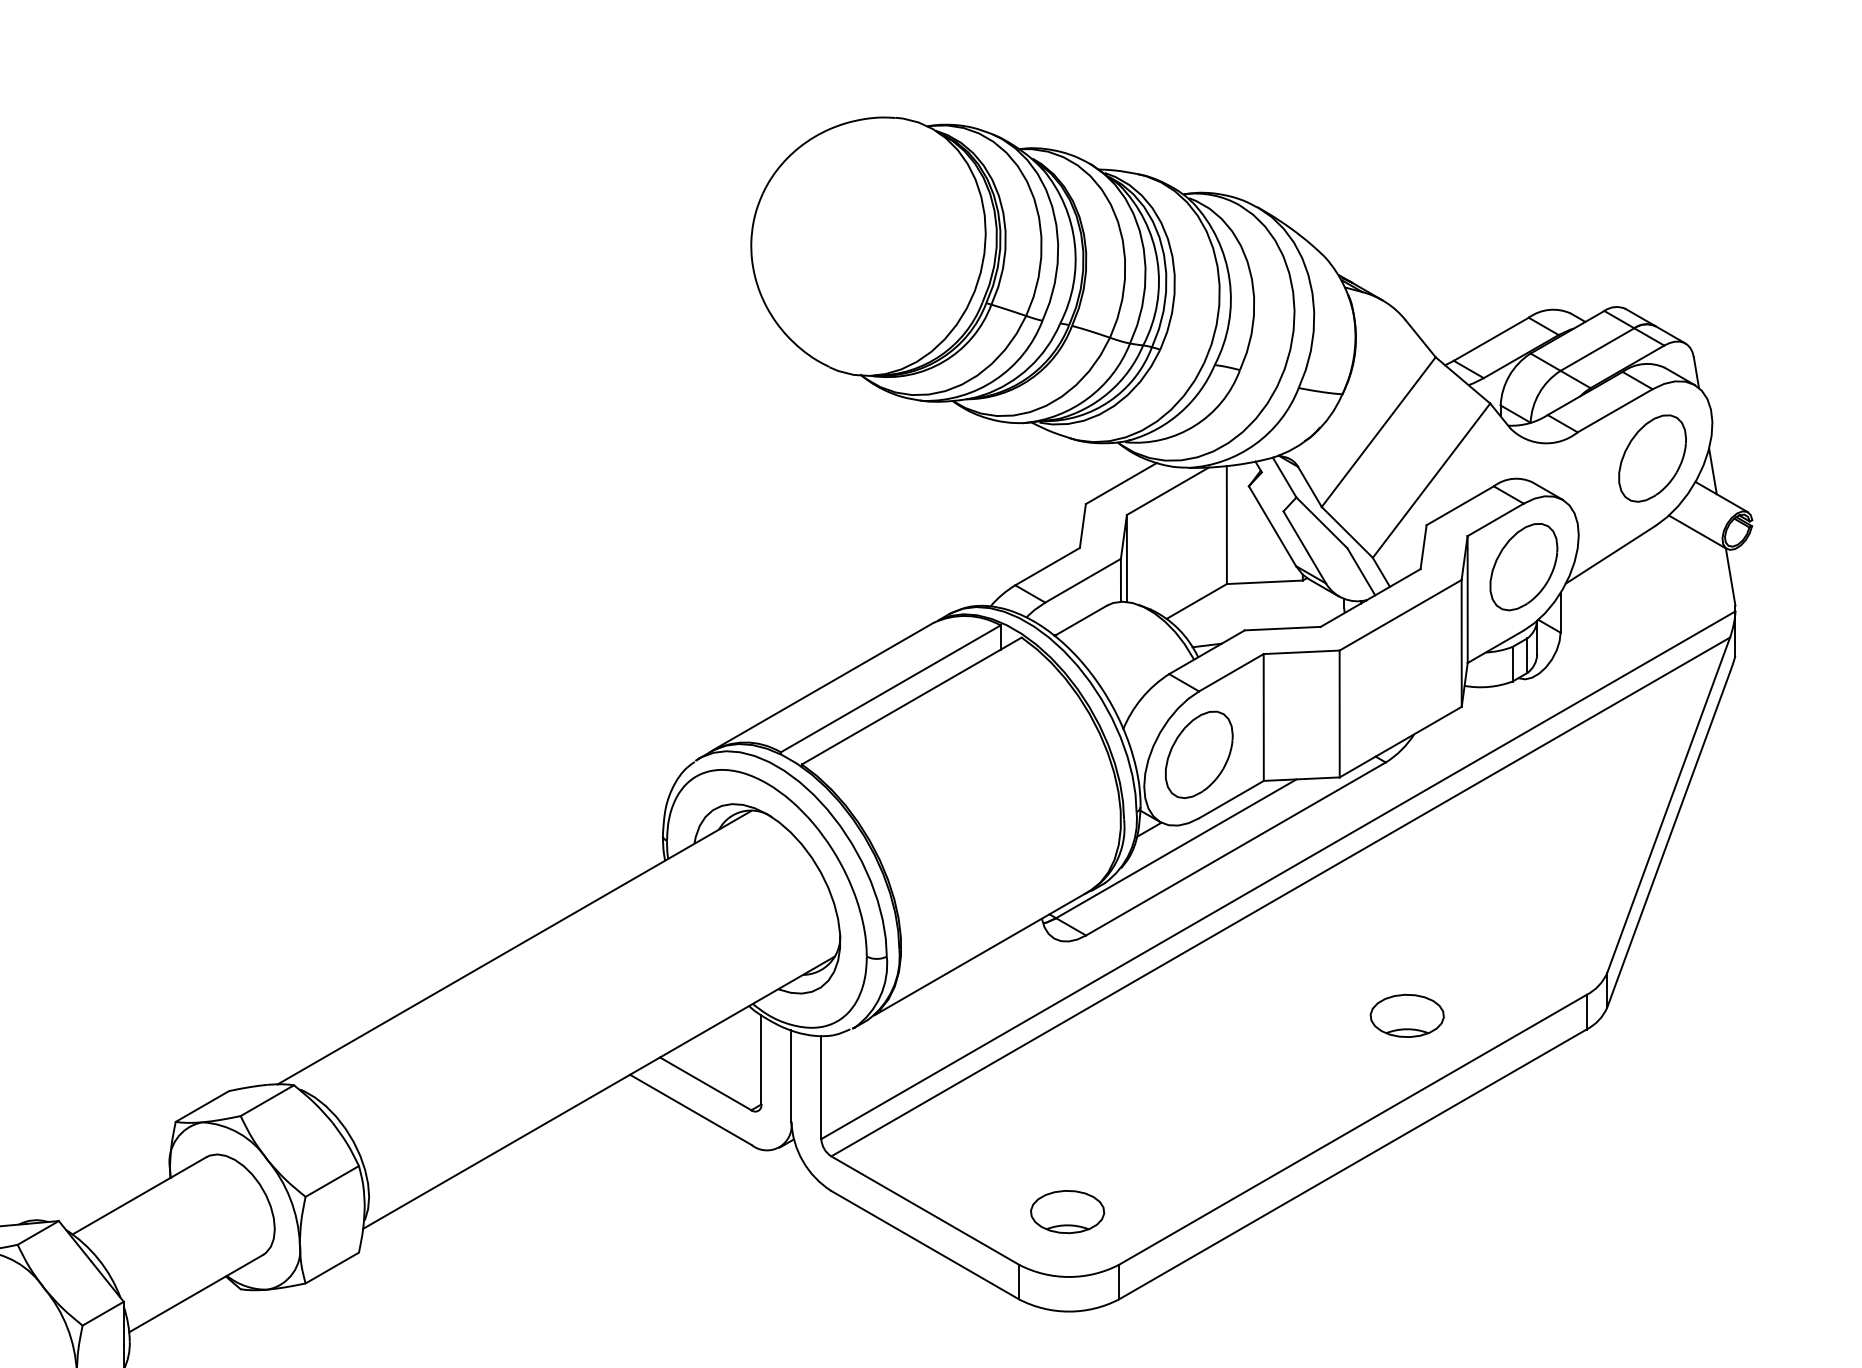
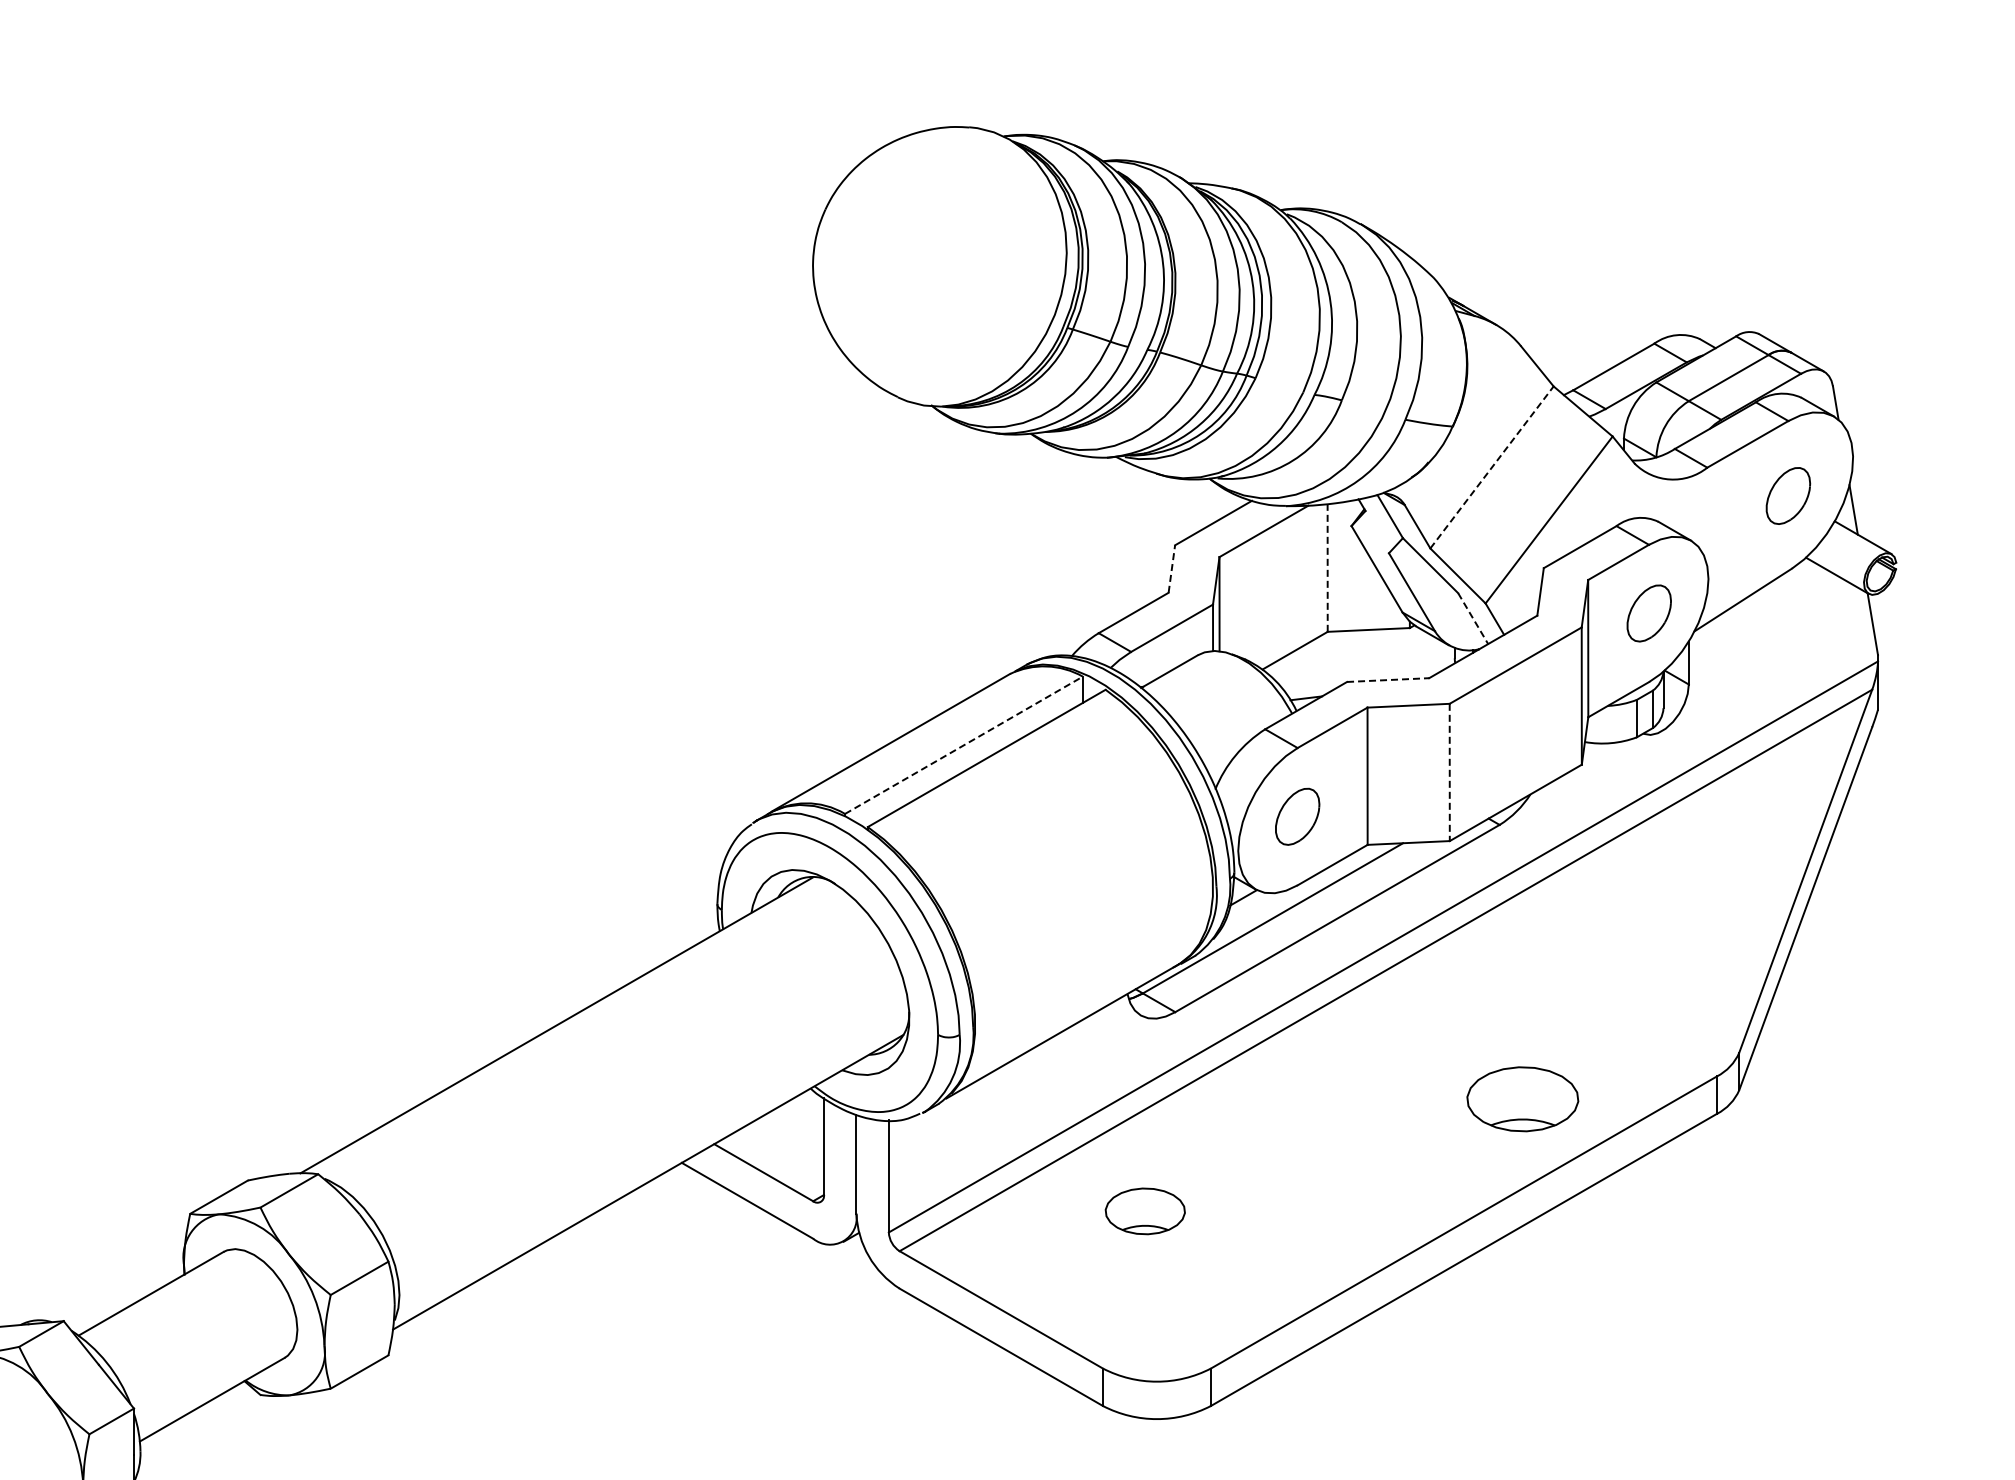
line: (1379, 432) -> (1492, 467), solid -> dashed
part: (1652, 458) -> (1788, 495), size x0.6
line: (1226, 524) -> (1327, 567), solid -> dashed
line: (1082, 526) -> (1171, 569), solid -> dashed
part: (1524, 567) -> (1649, 613), size x0.6
line: (1361, 571) -> (1473, 618), solid -> dashed
line: (1283, 629) -> (1388, 680), solid -> dashed
line: (891, 689) -> (964, 745), solid -> dashed
line: (1339, 714) -> (1449, 772), solid -> dashed
part: (1198, 754) -> (1297, 816), size x0.6
part: (1406, 1015) -> (1522, 1098), size x1.4
part: (1066, 1212) -> (1144, 1211), moved

